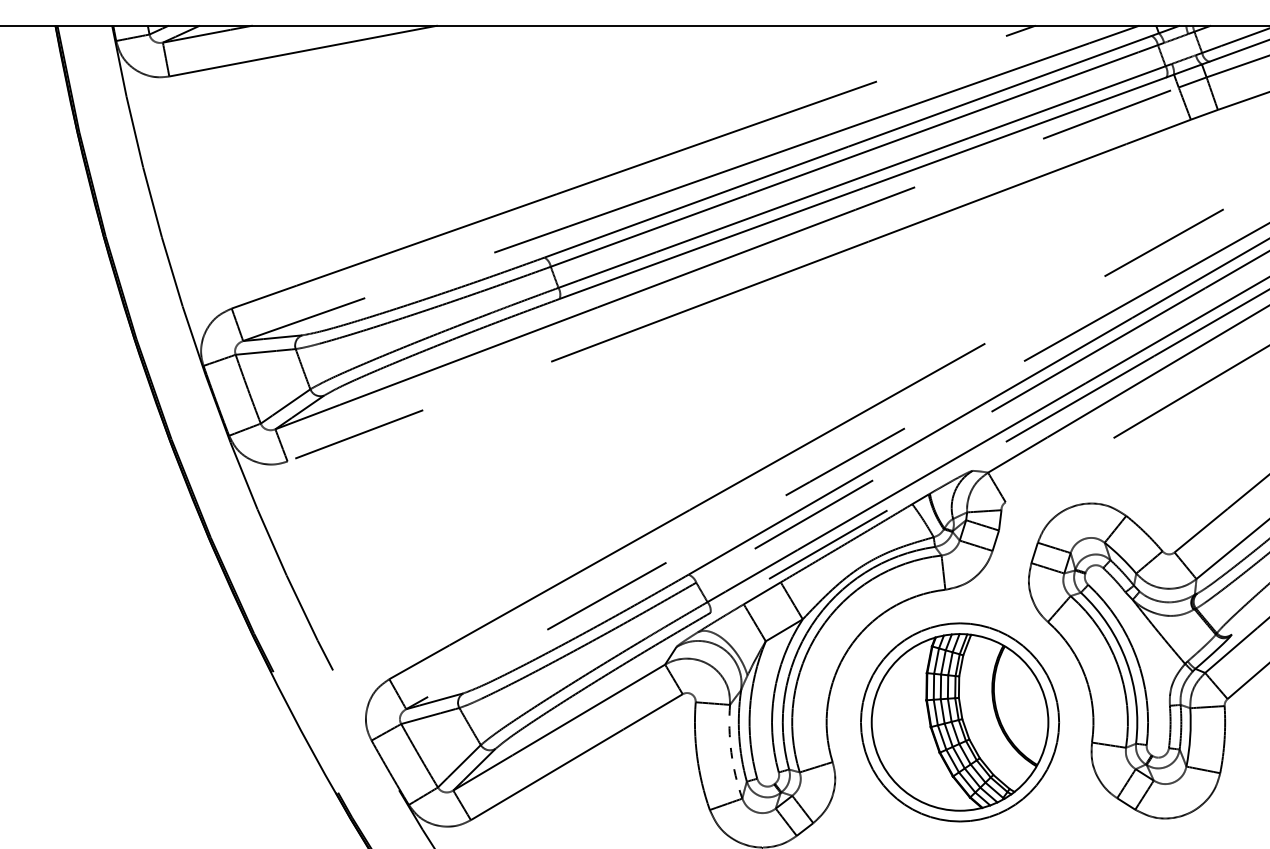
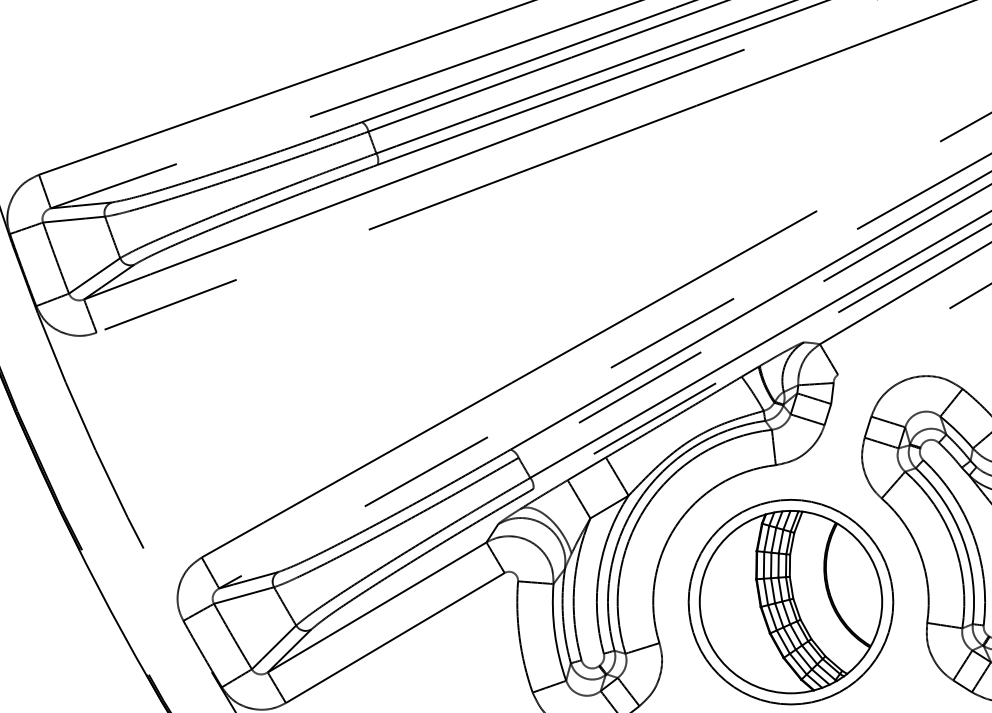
arc: (731, 752) -> (555, 633), dashed -> solid

